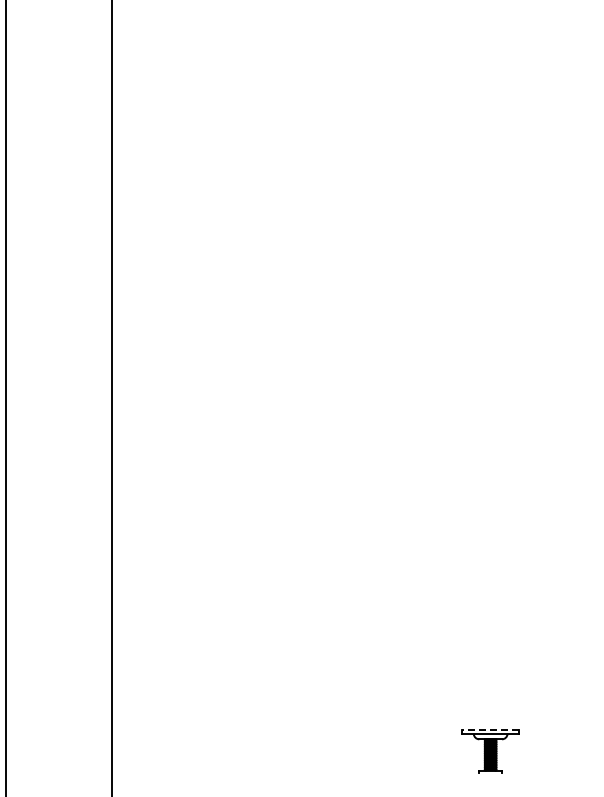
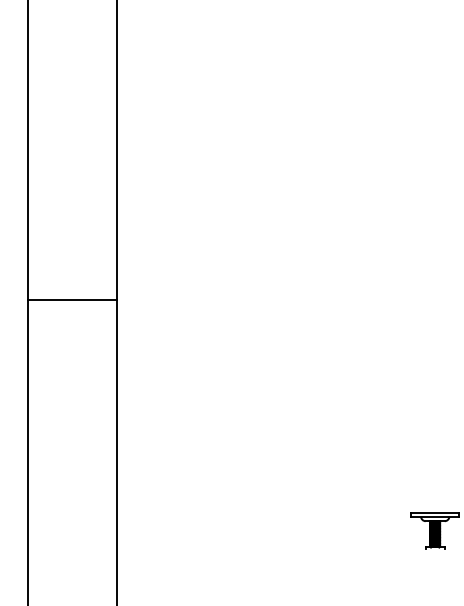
line: (58, 475) -> (71, 299), added
line: (490, 729) -> (435, 512), dashed -> solid

